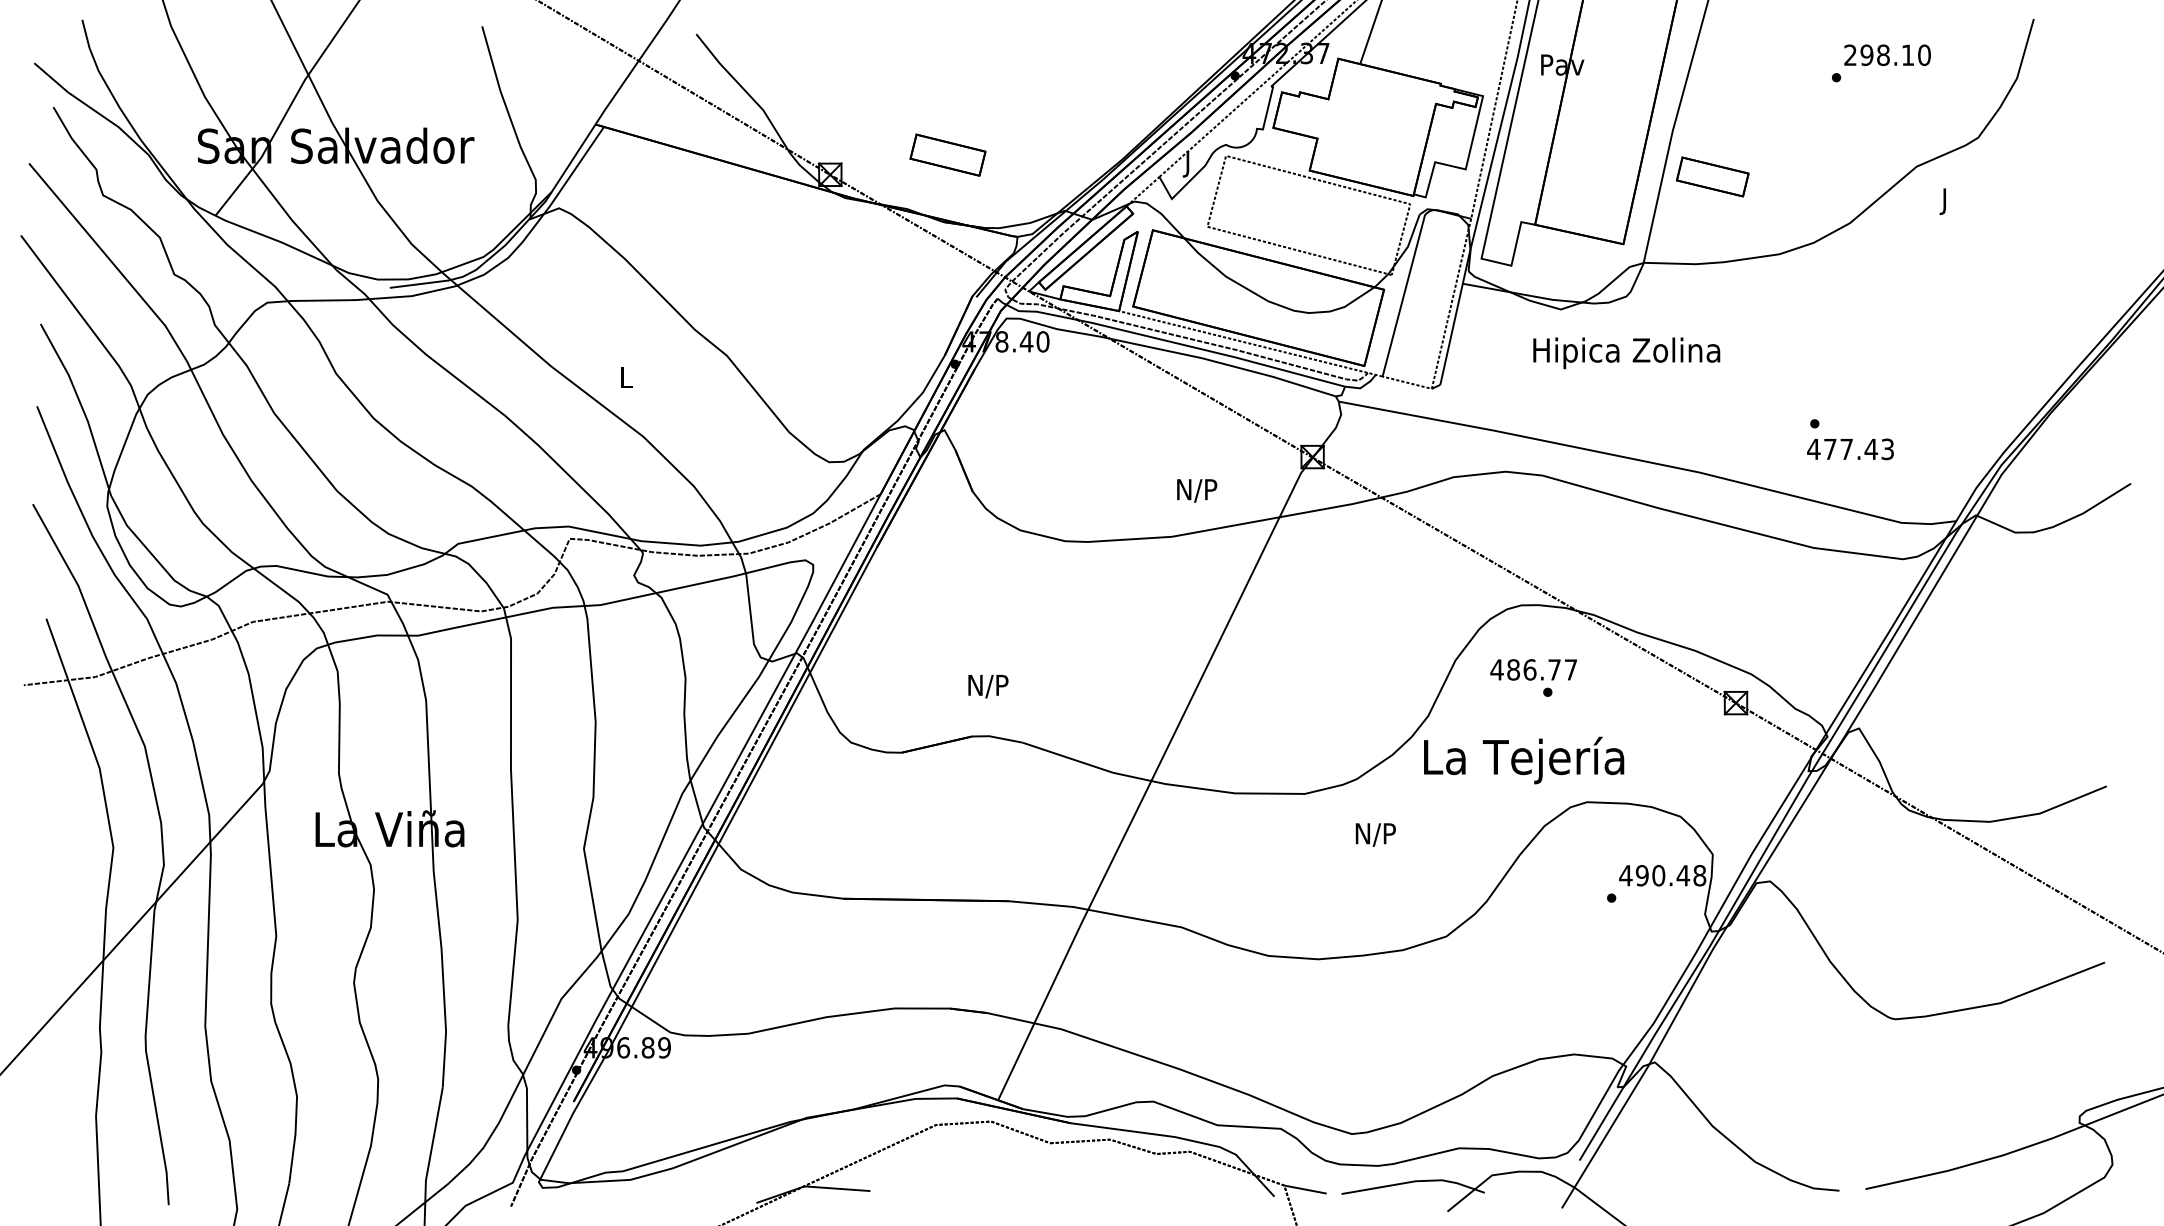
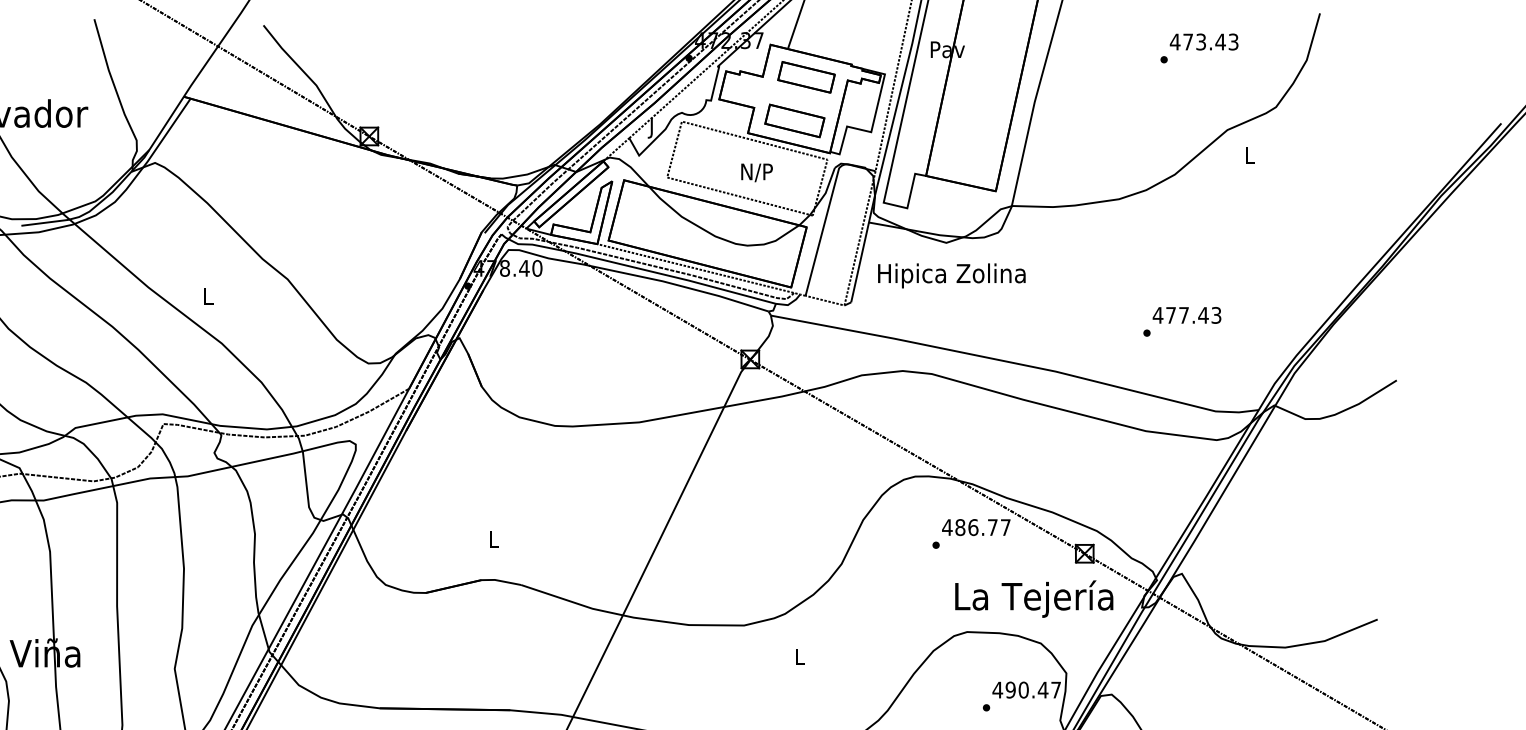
text: (1886, 55) -> (1203, 42), 298.10 -> 473.43
part: (947, 154) -> (794, 120), moved
part: (1712, 176) -> (806, 76), moved
text: (1945, 201) -> (1250, 157), J -> L
text: (1626, 353) -> (951, 276), moved
text: (1850, 449) -> (1187, 315), moved
text: (1197, 490) -> (757, 172), moved
text: (1533, 669) -> (976, 527), moved
text: (988, 686) -> (494, 540), N/P -> L
text: (1524, 760) -> (1034, 599), moved
text: (1375, 834) -> (799, 657), N/P -> L
text: (1699, 875) -> (1055, 689), 490.48 -> 490.47

